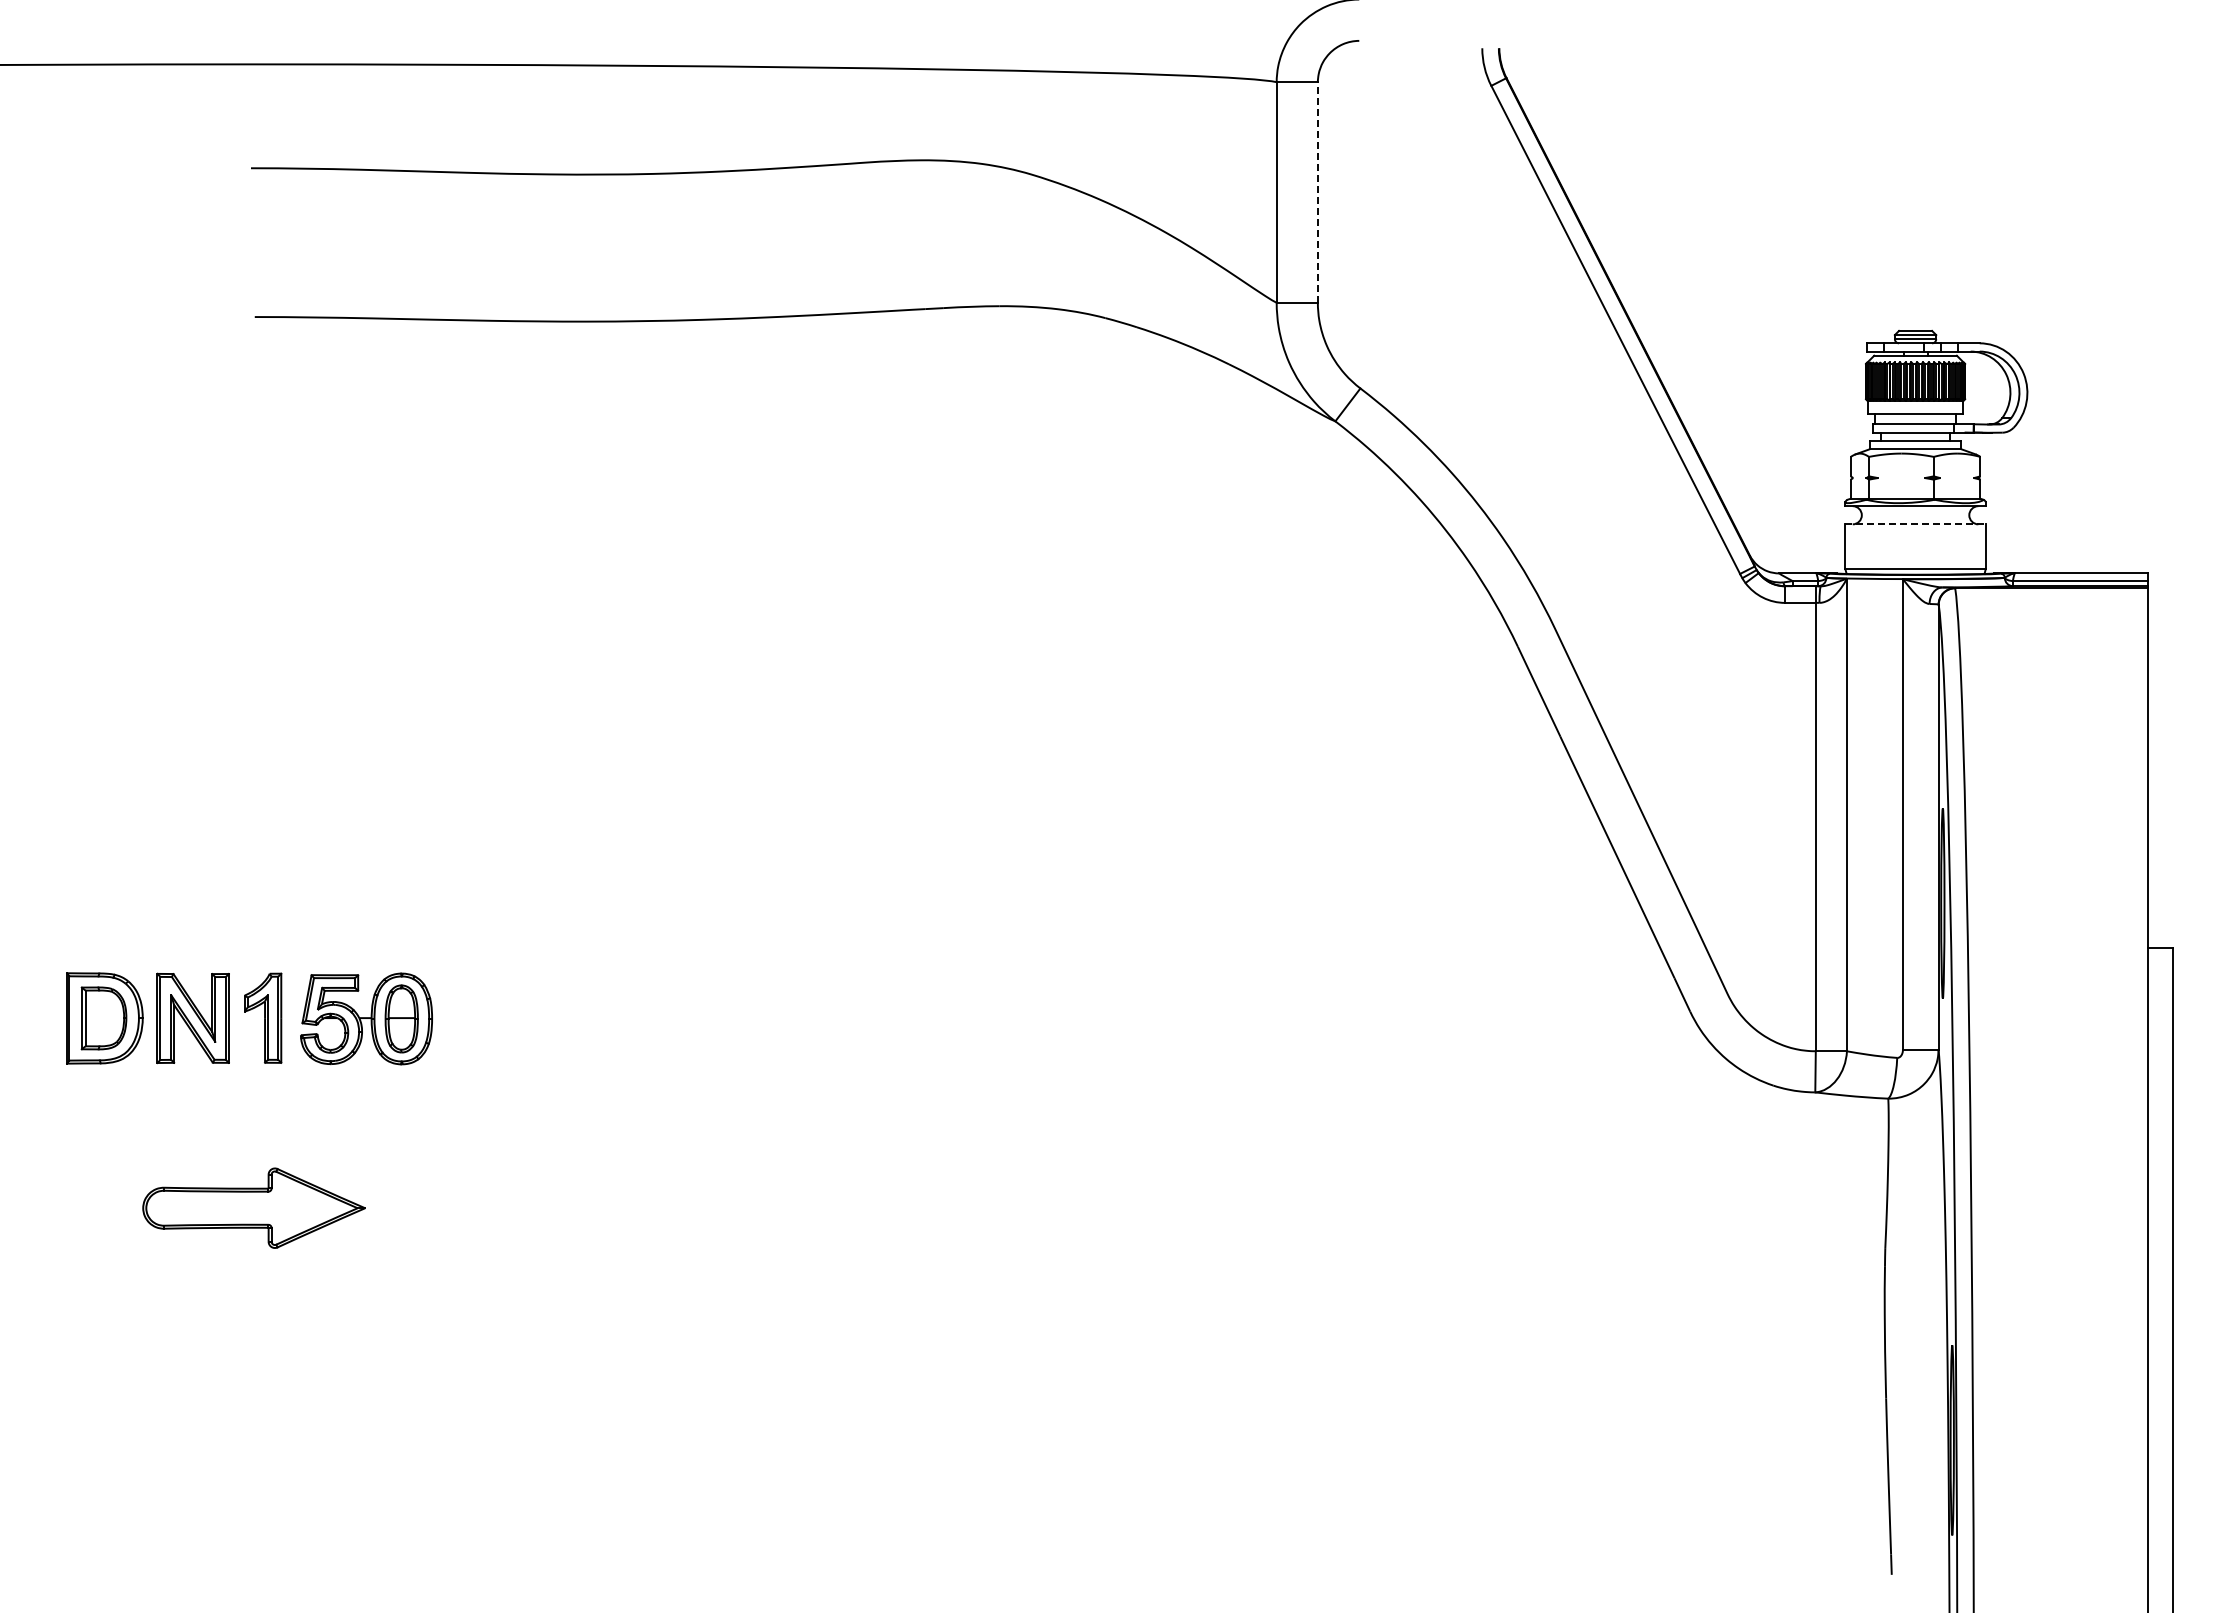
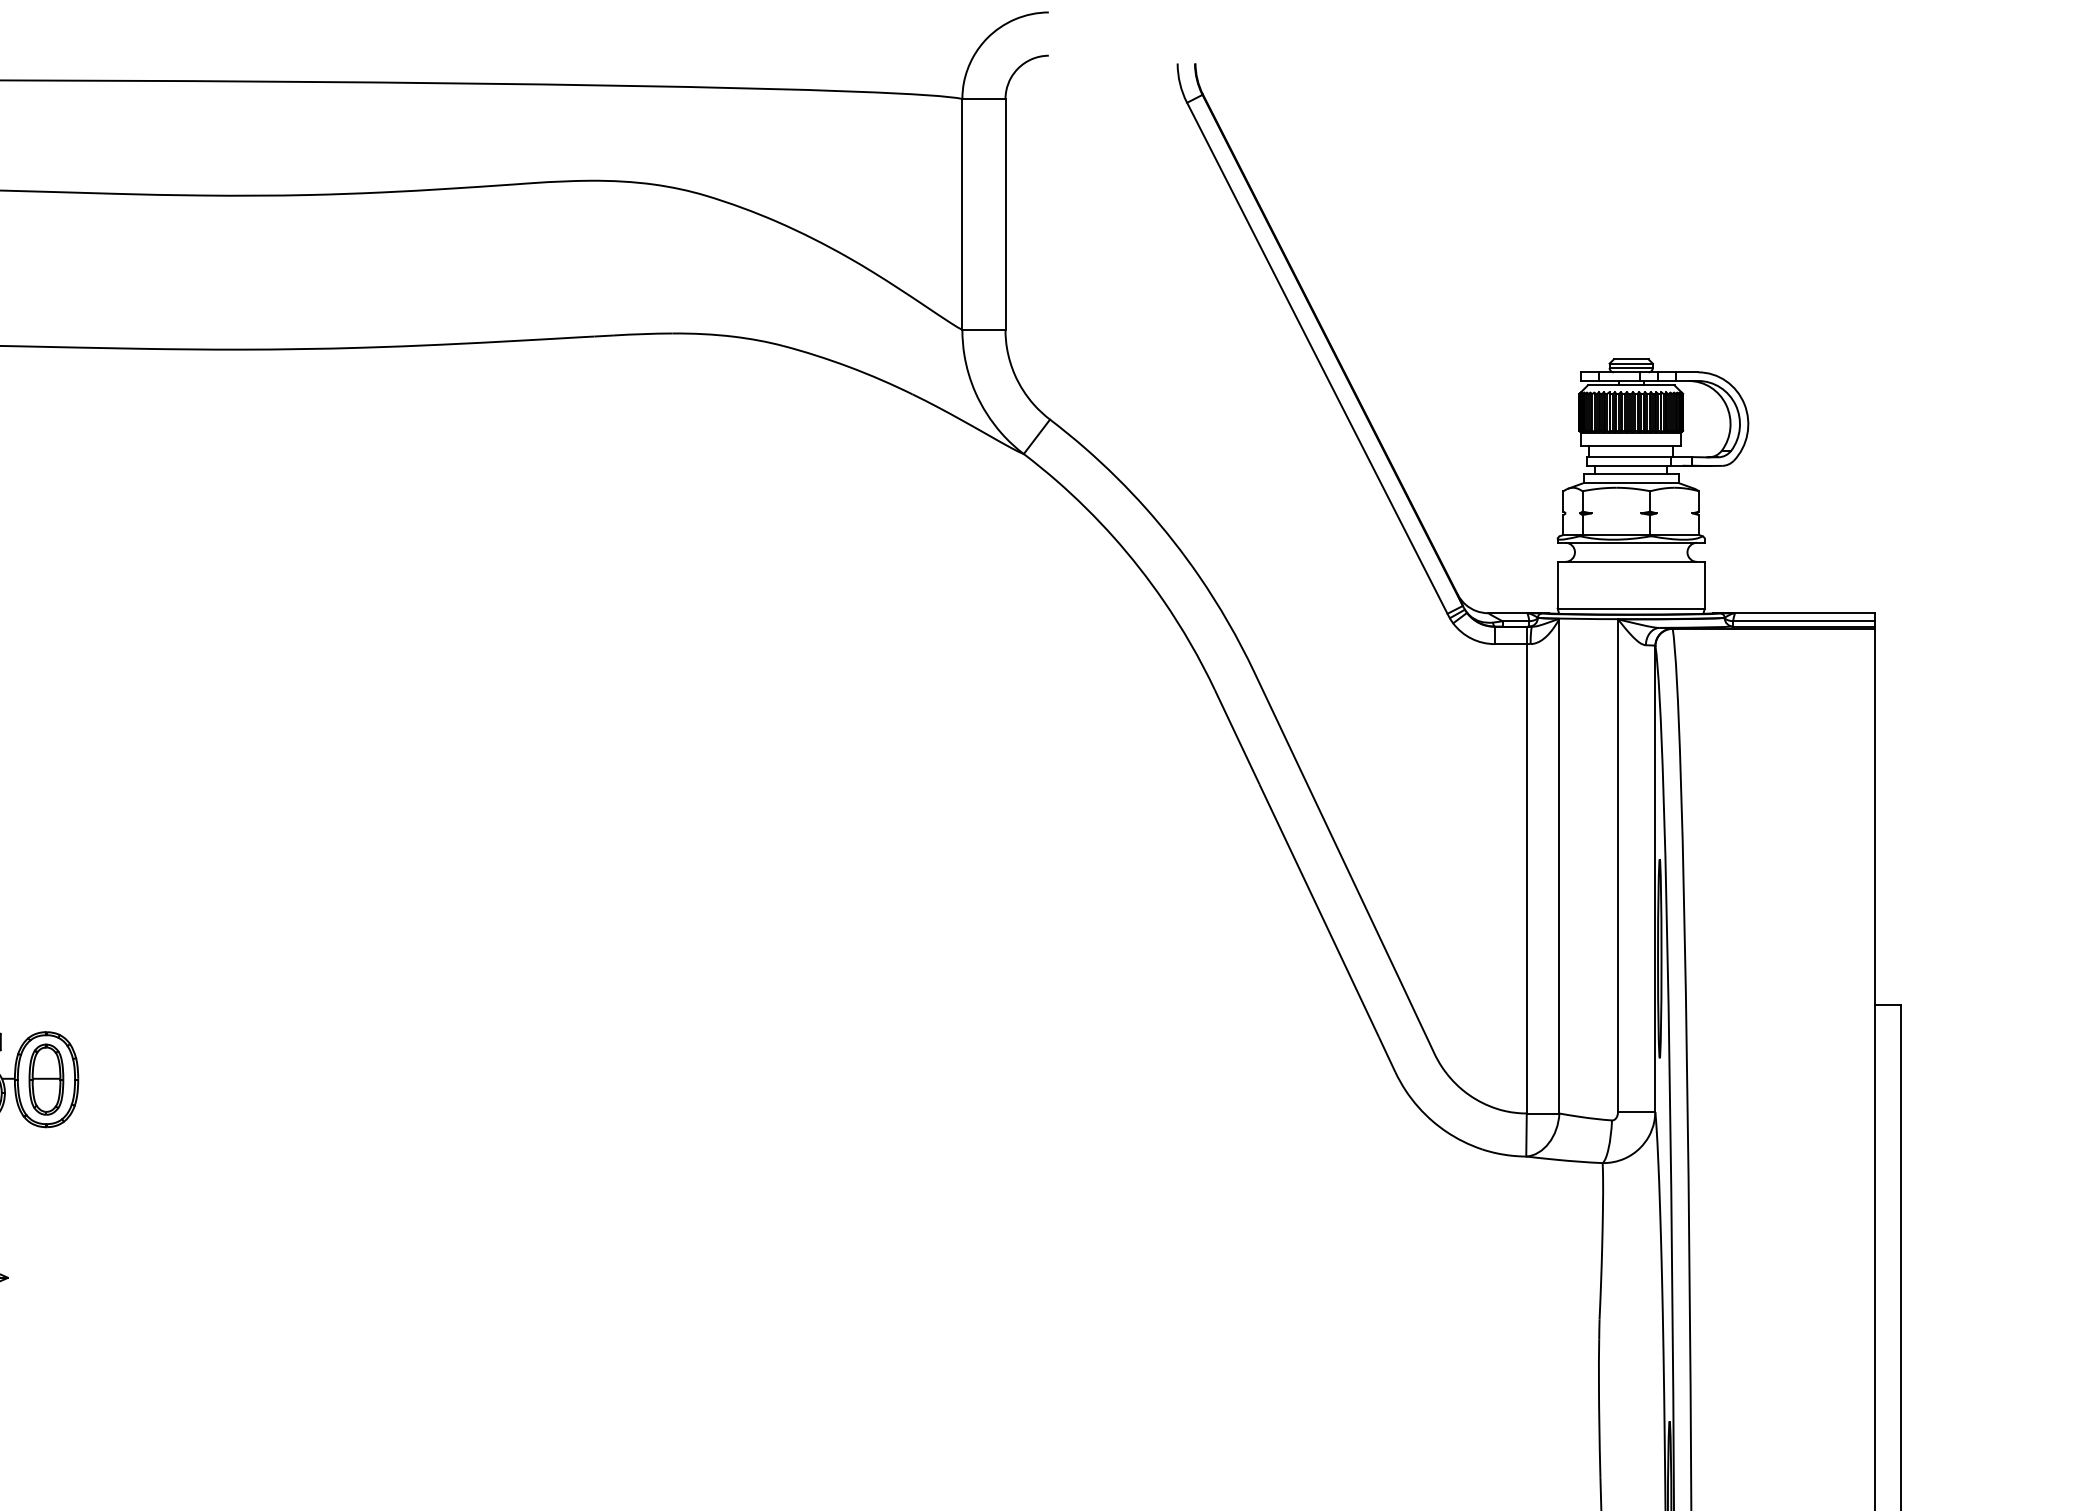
line: (1317, 192) -> (1005, 214), dashed -> solid
line: (1916, 524) -> (1632, 562), dashed -> solid

